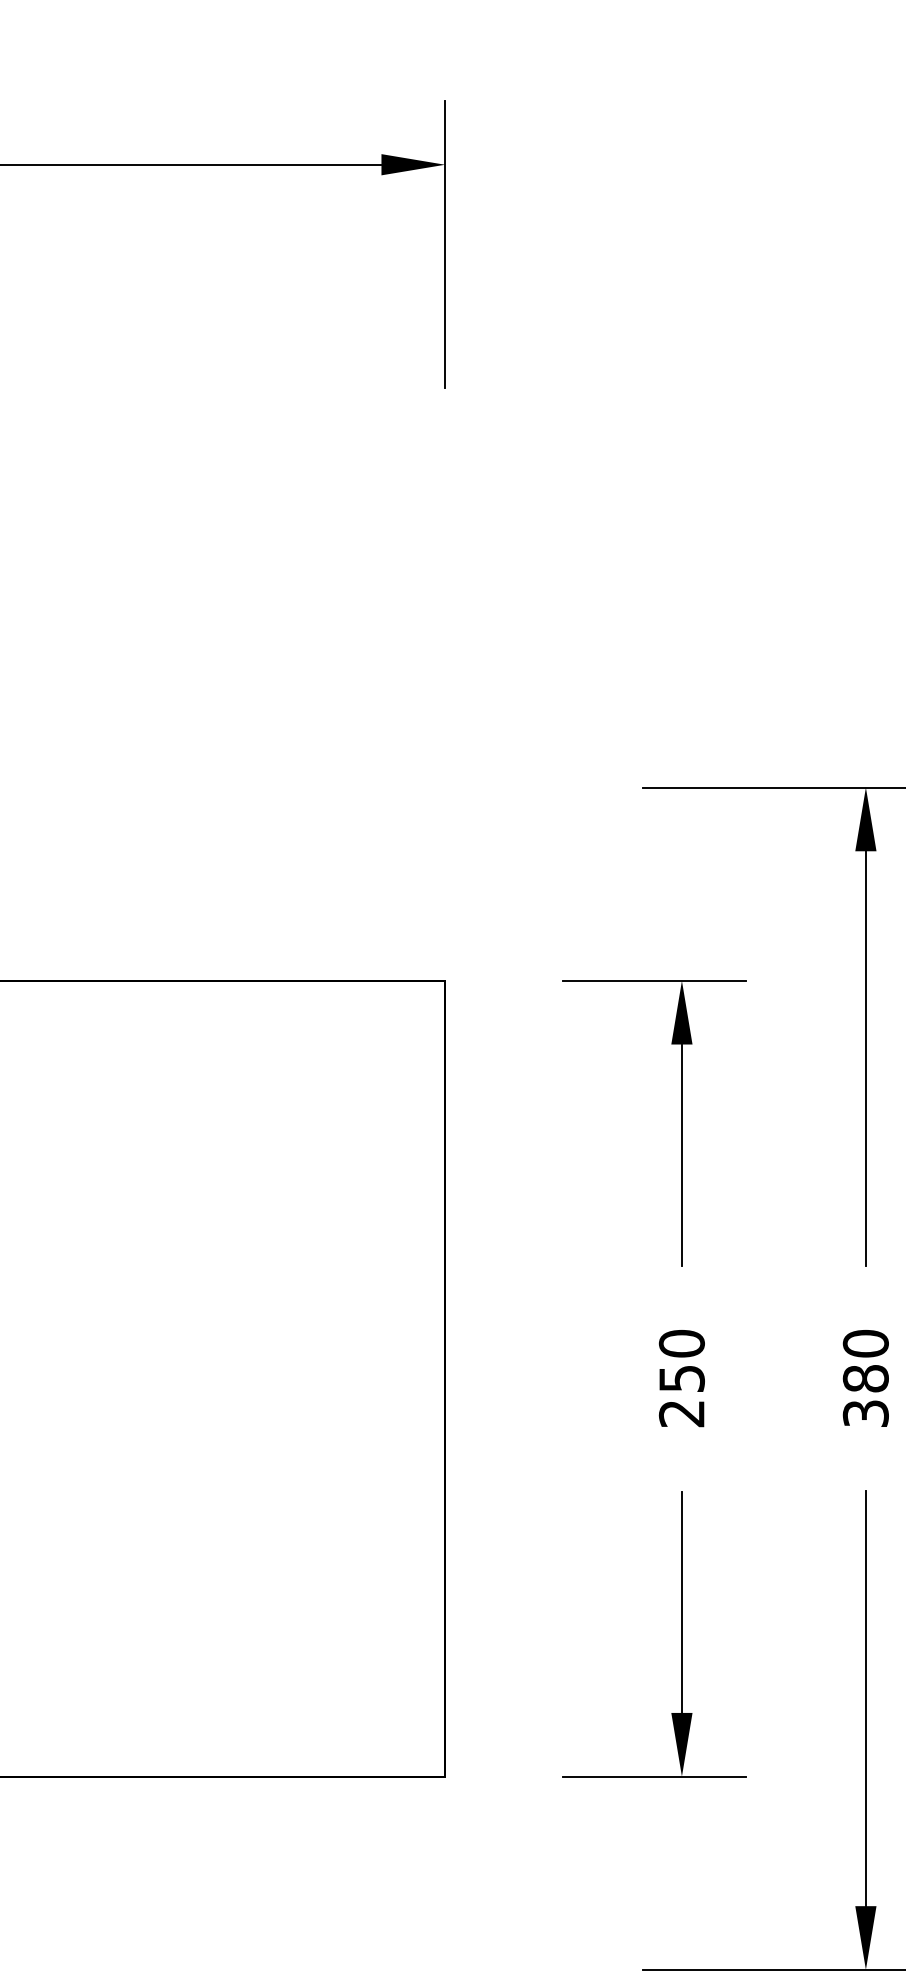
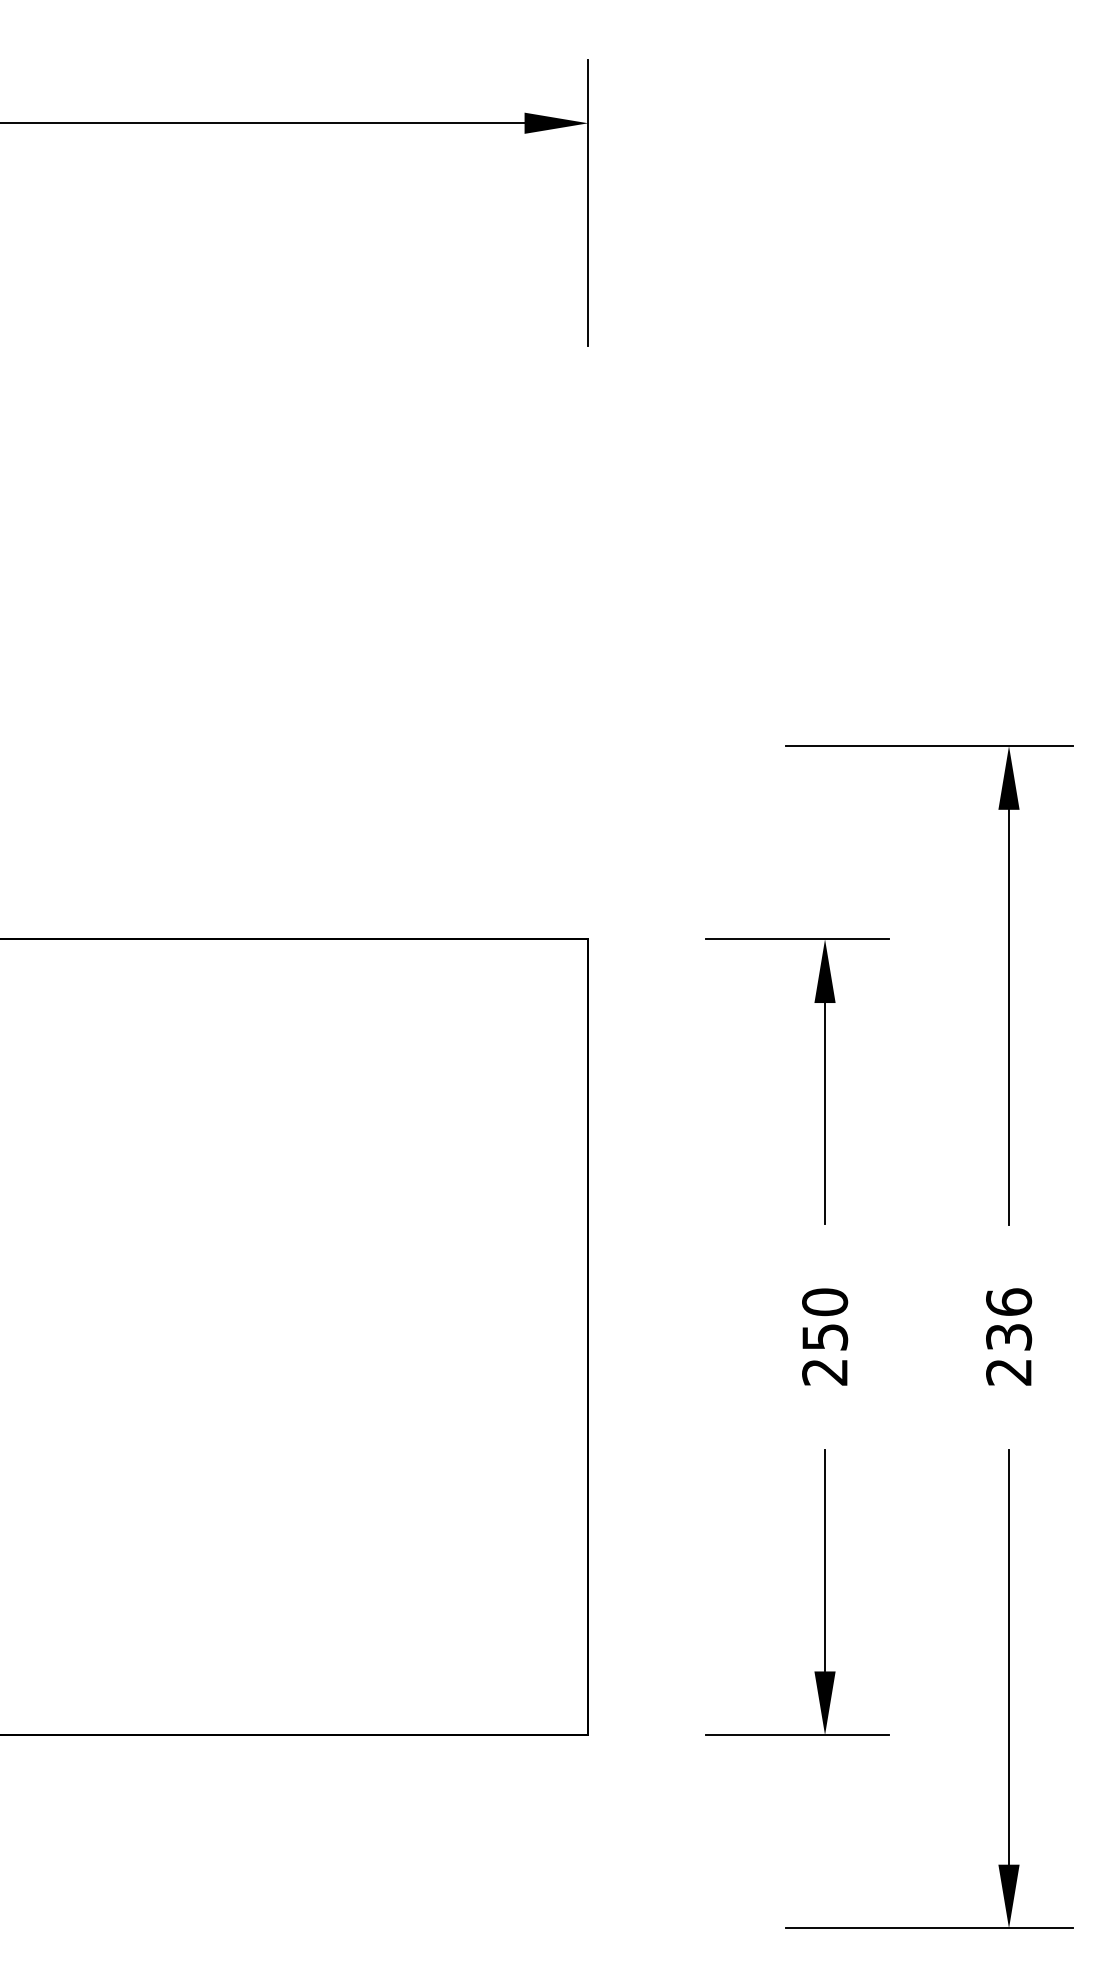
text: (866, 1377) -> (1009, 1336), 380 -> 236

